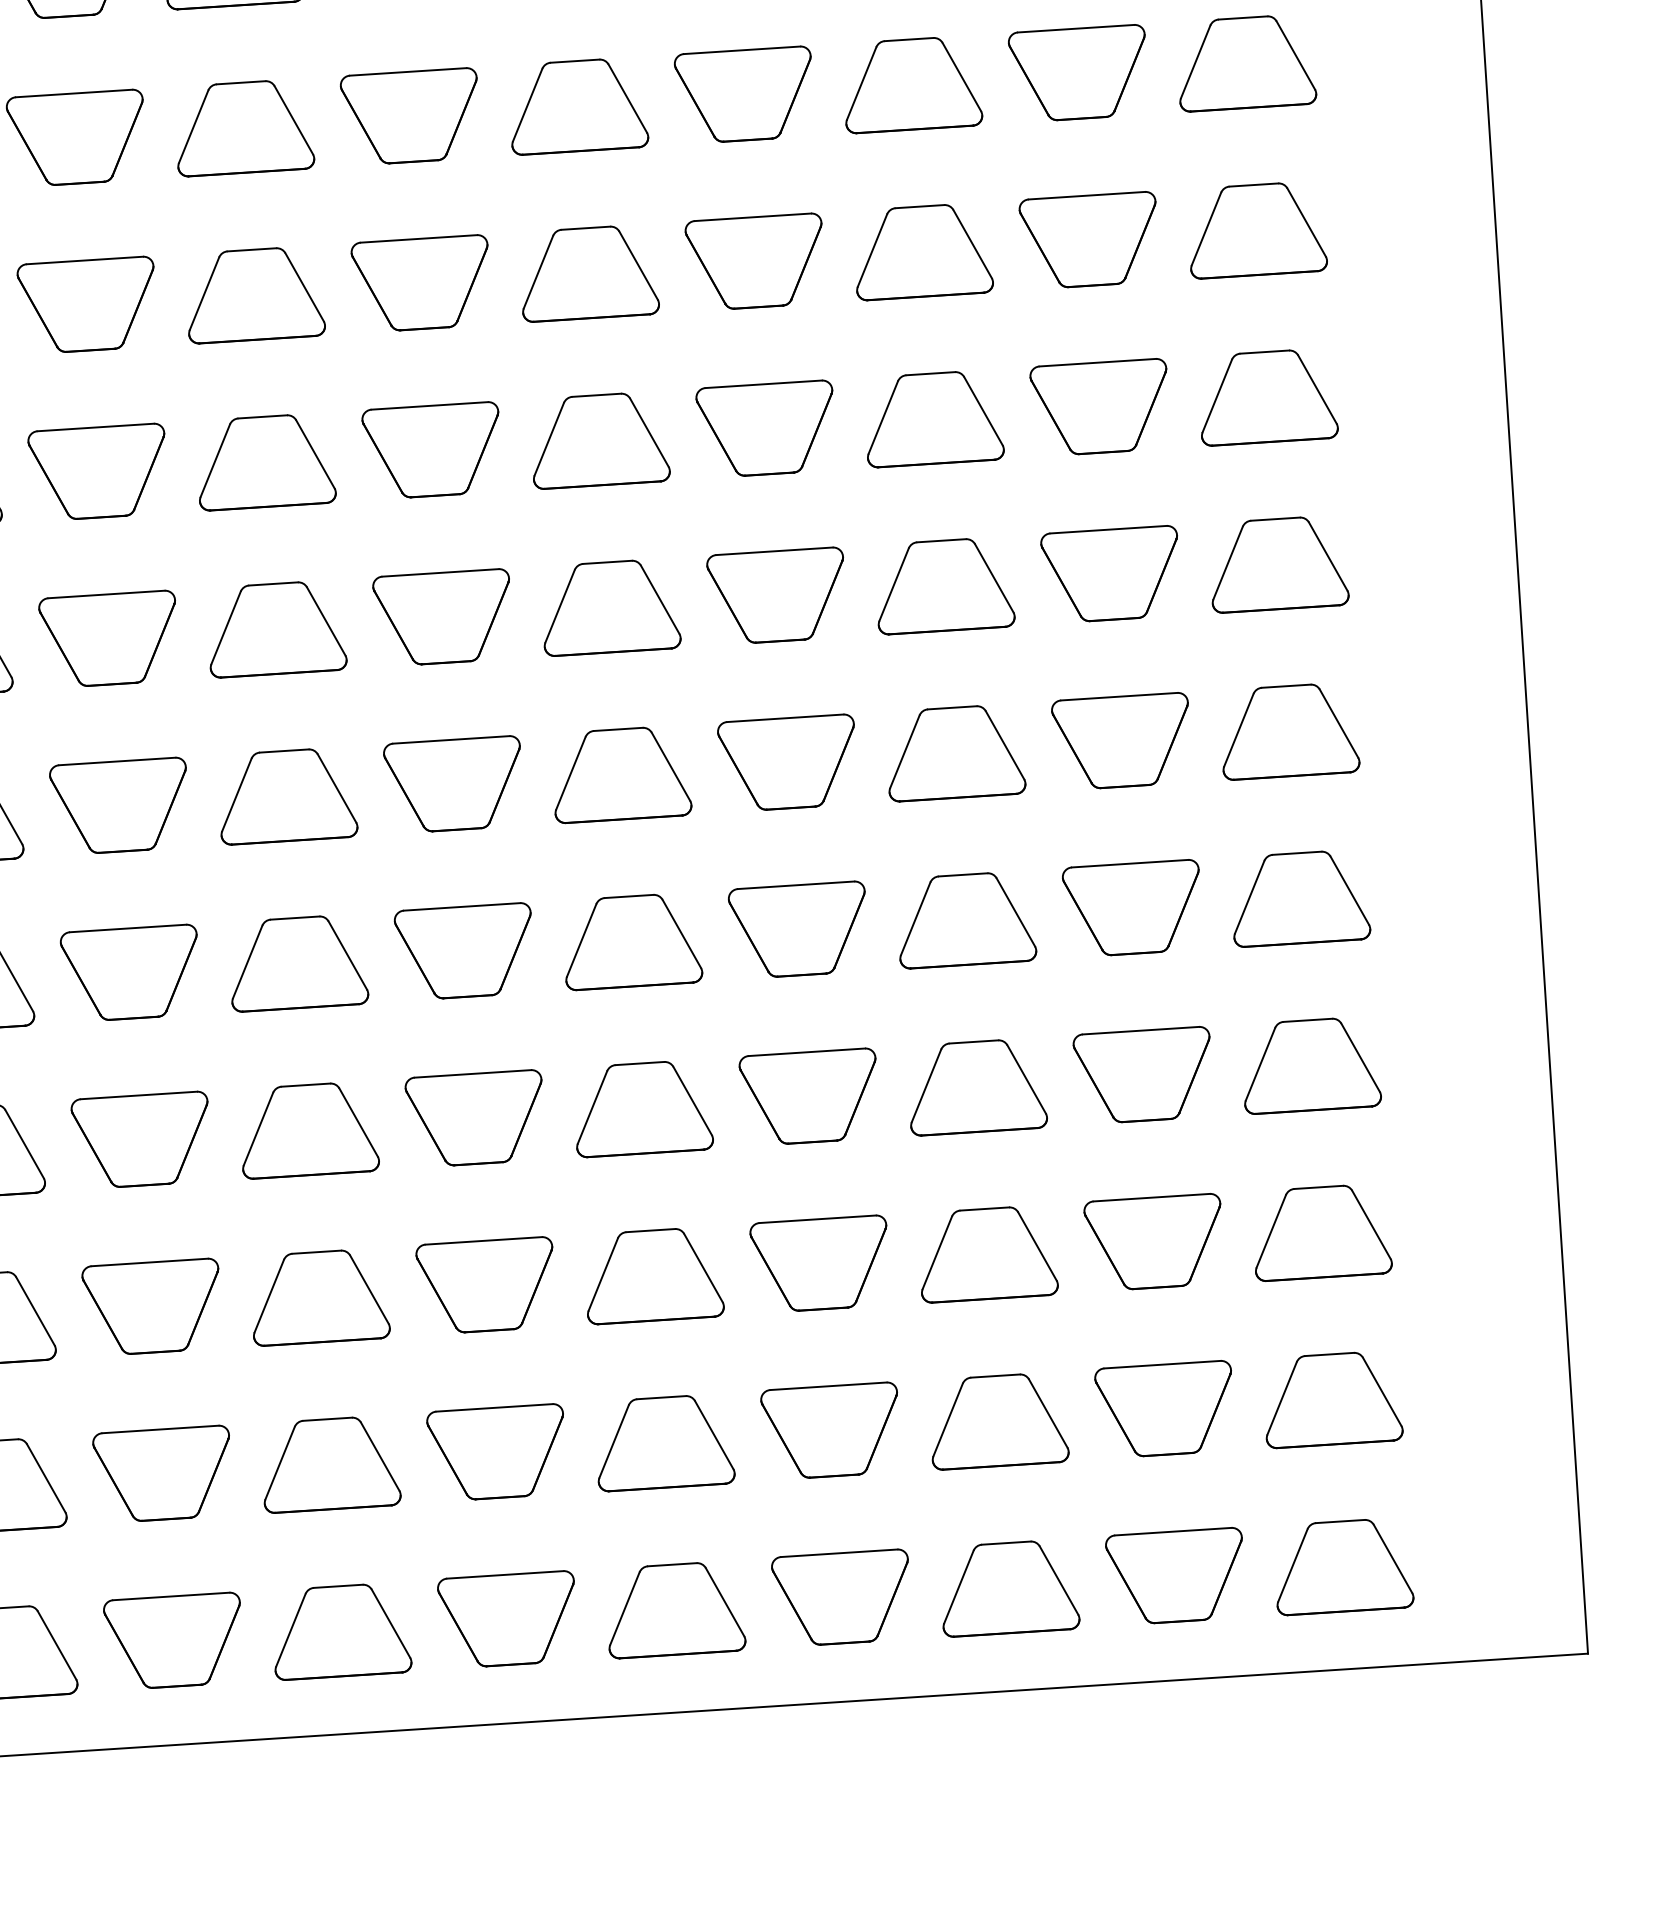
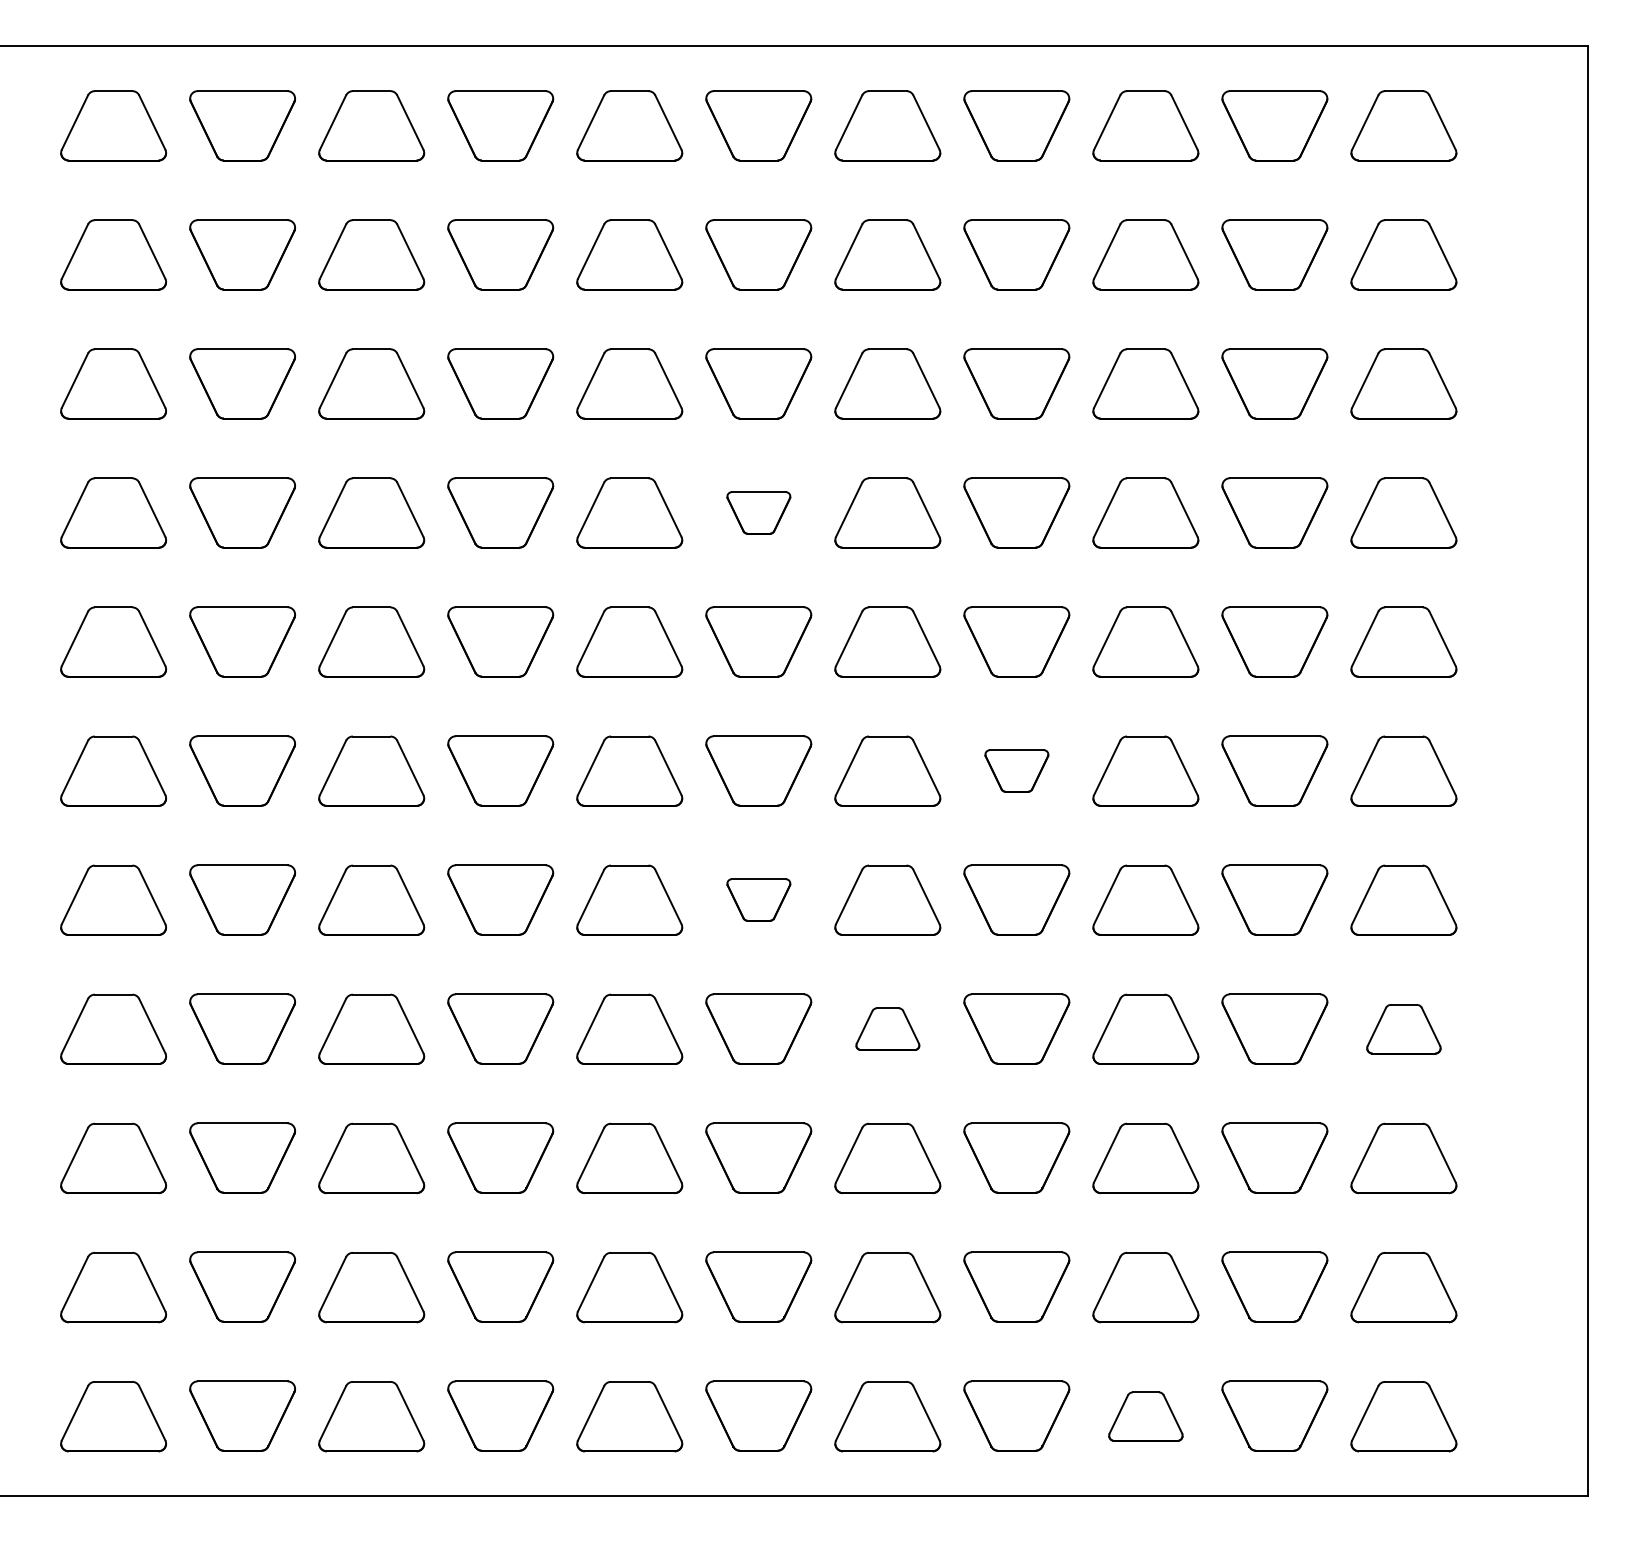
part: (432, 450) -> (758, 512), size x0.6
part: (787, 762) -> (1016, 770), size x0.6
part: (464, 951) -> (758, 899), size x0.6
part: (1310, 1064) -> (1403, 1028), size x0.7
part: (642, 1107) -> (887, 1028), size x0.6
part: (1008, 1587) -> (1145, 1416), size x0.7

